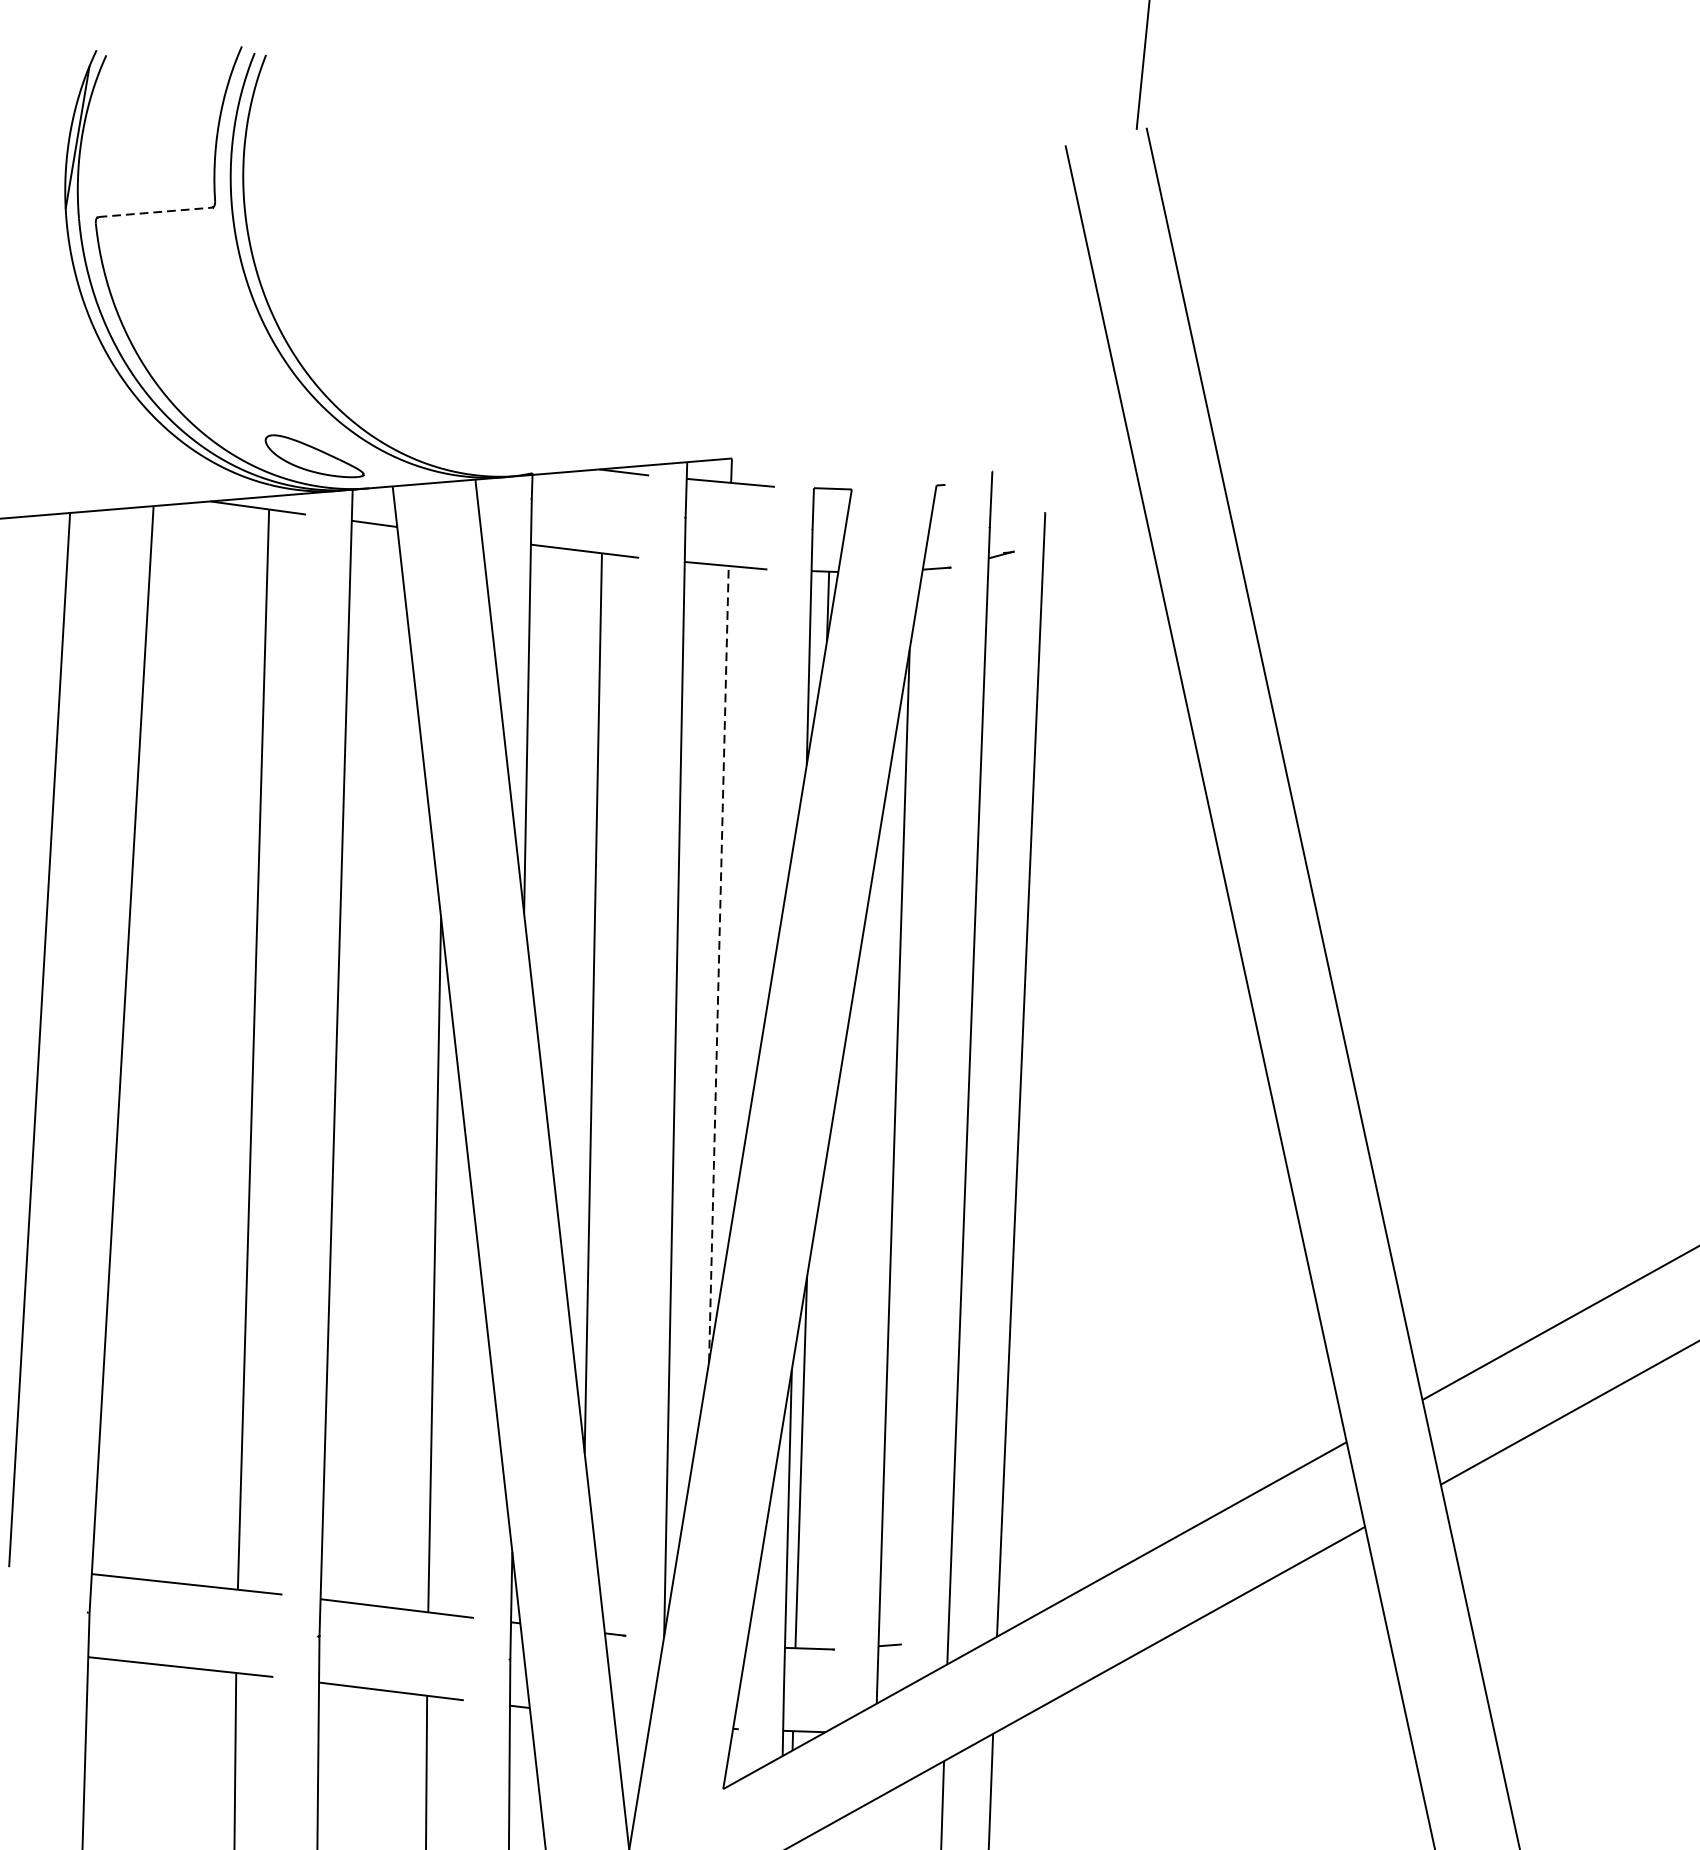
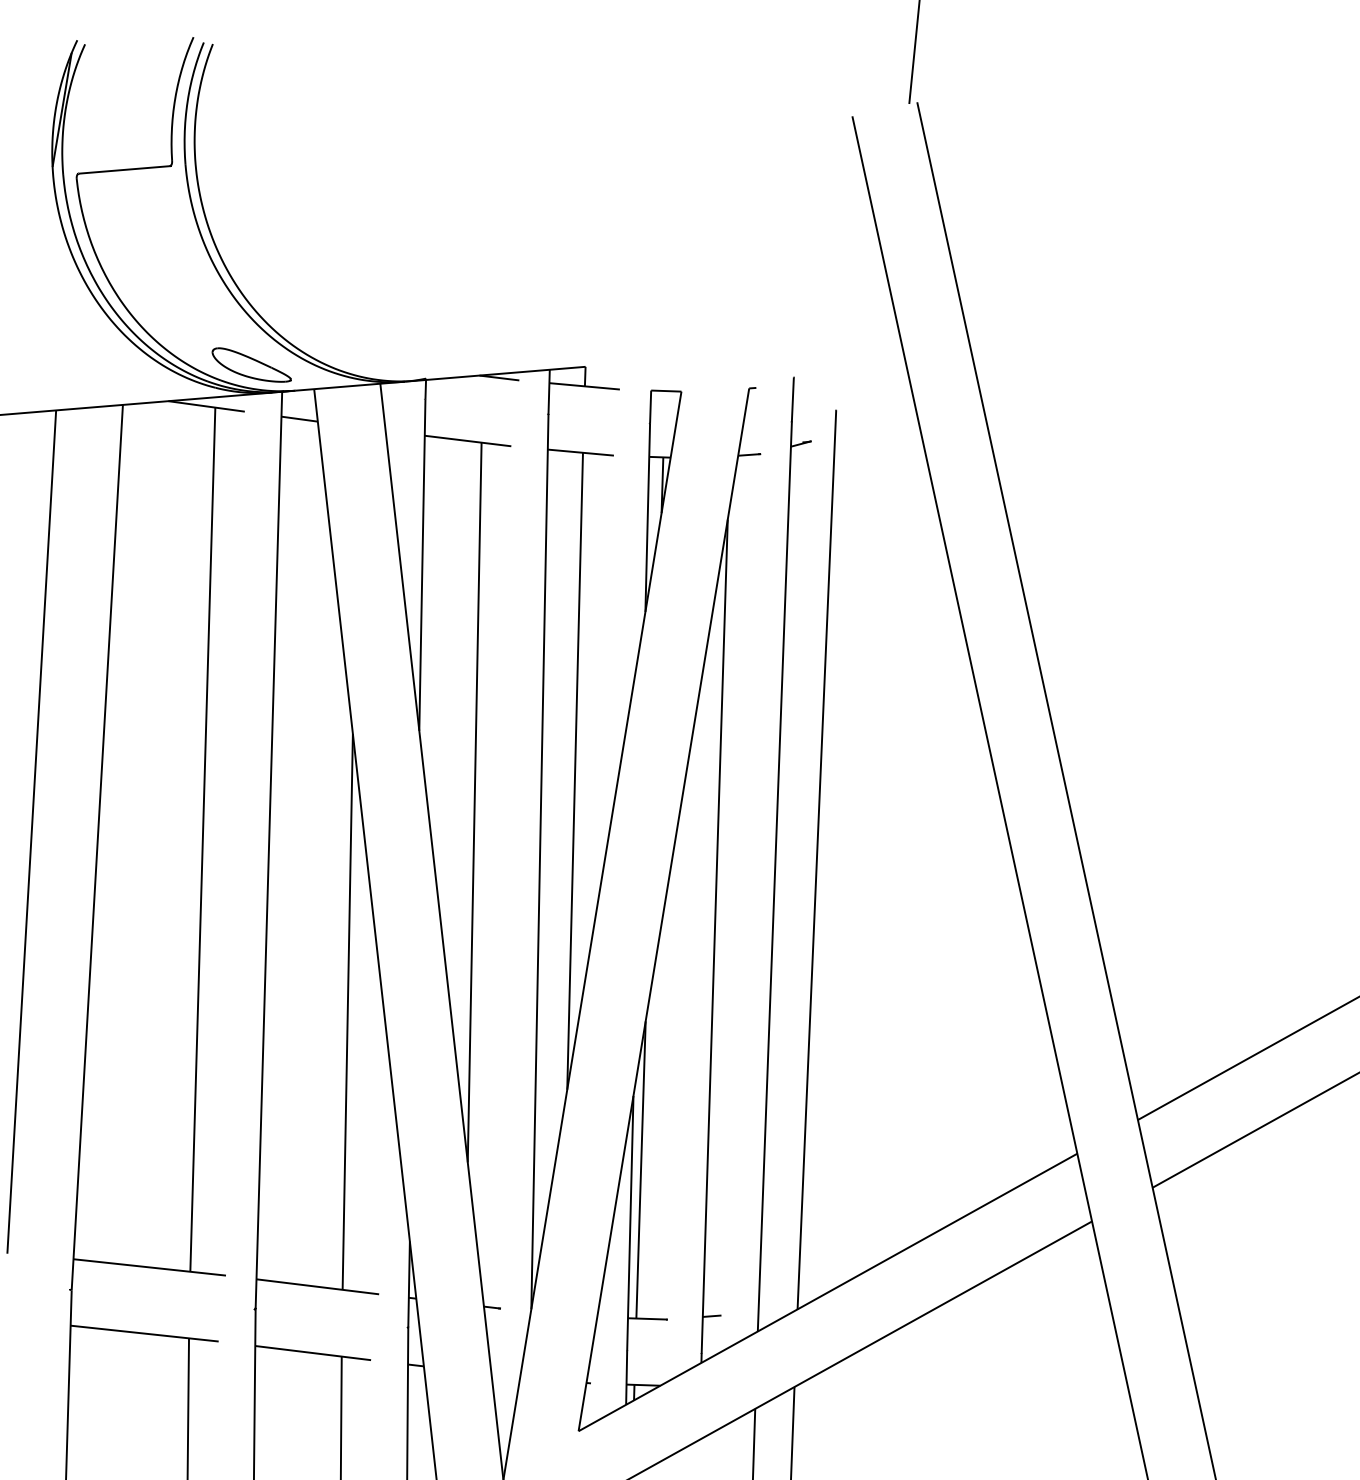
line: (155, 211) -> (124, 169), dashed -> solid
line: (719, 964) -> (575, 771), dashed -> solid

